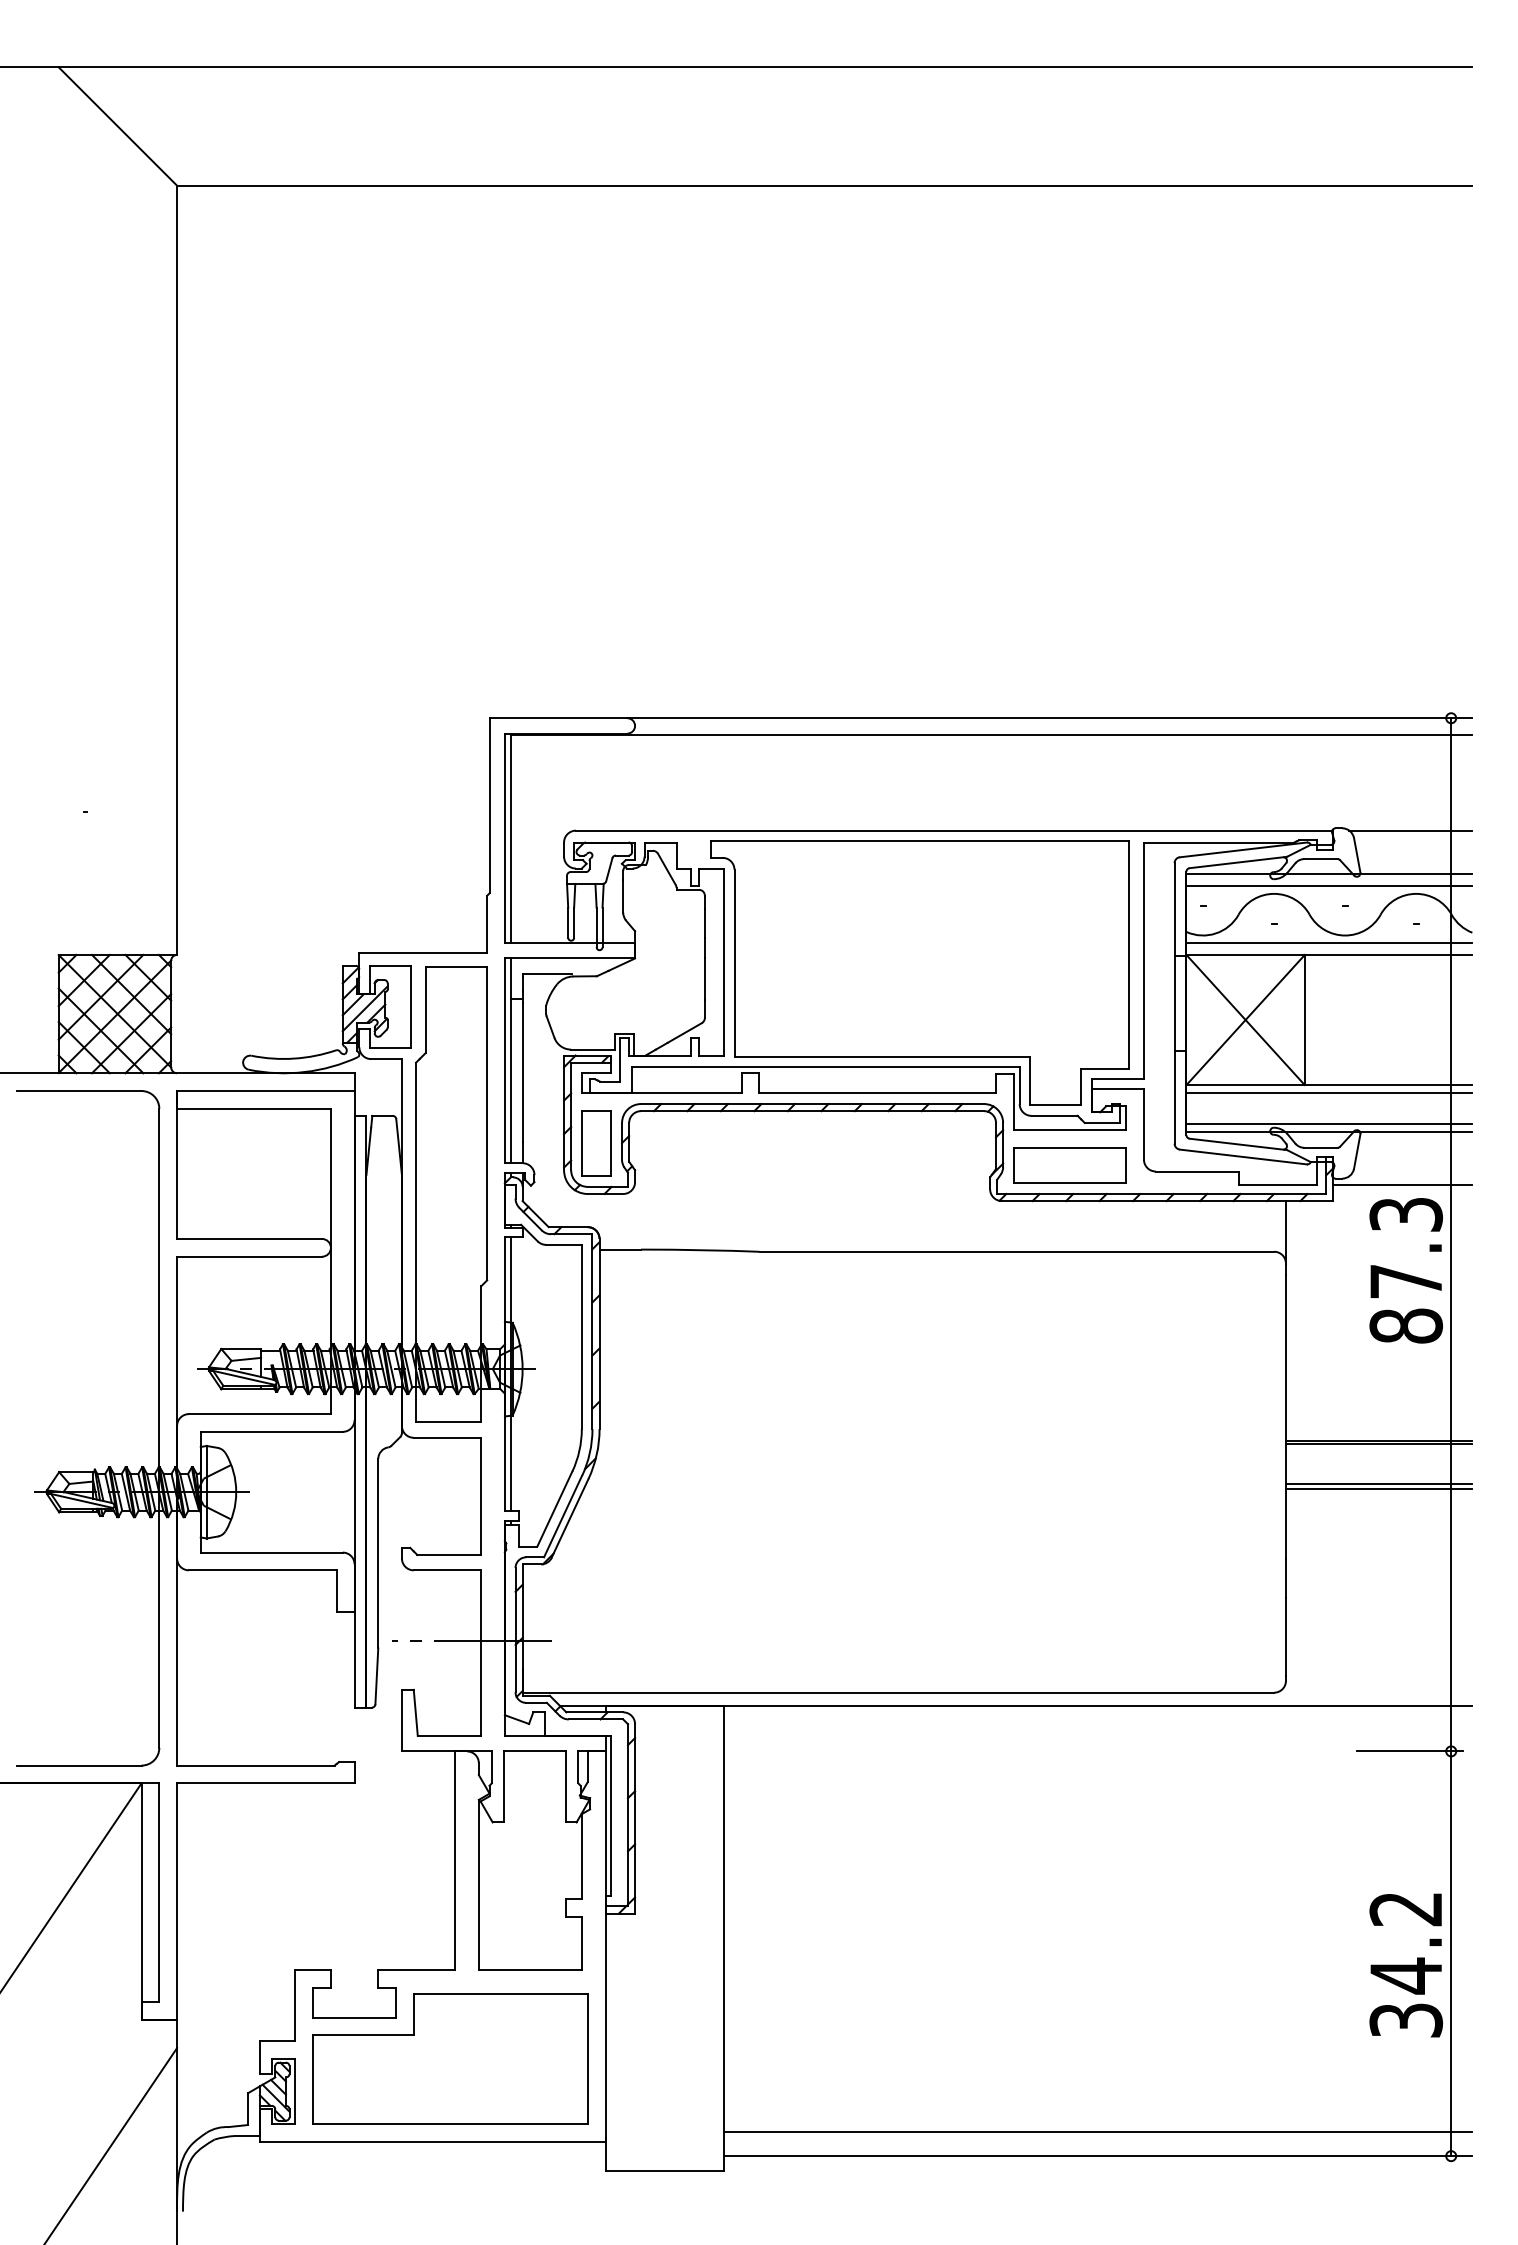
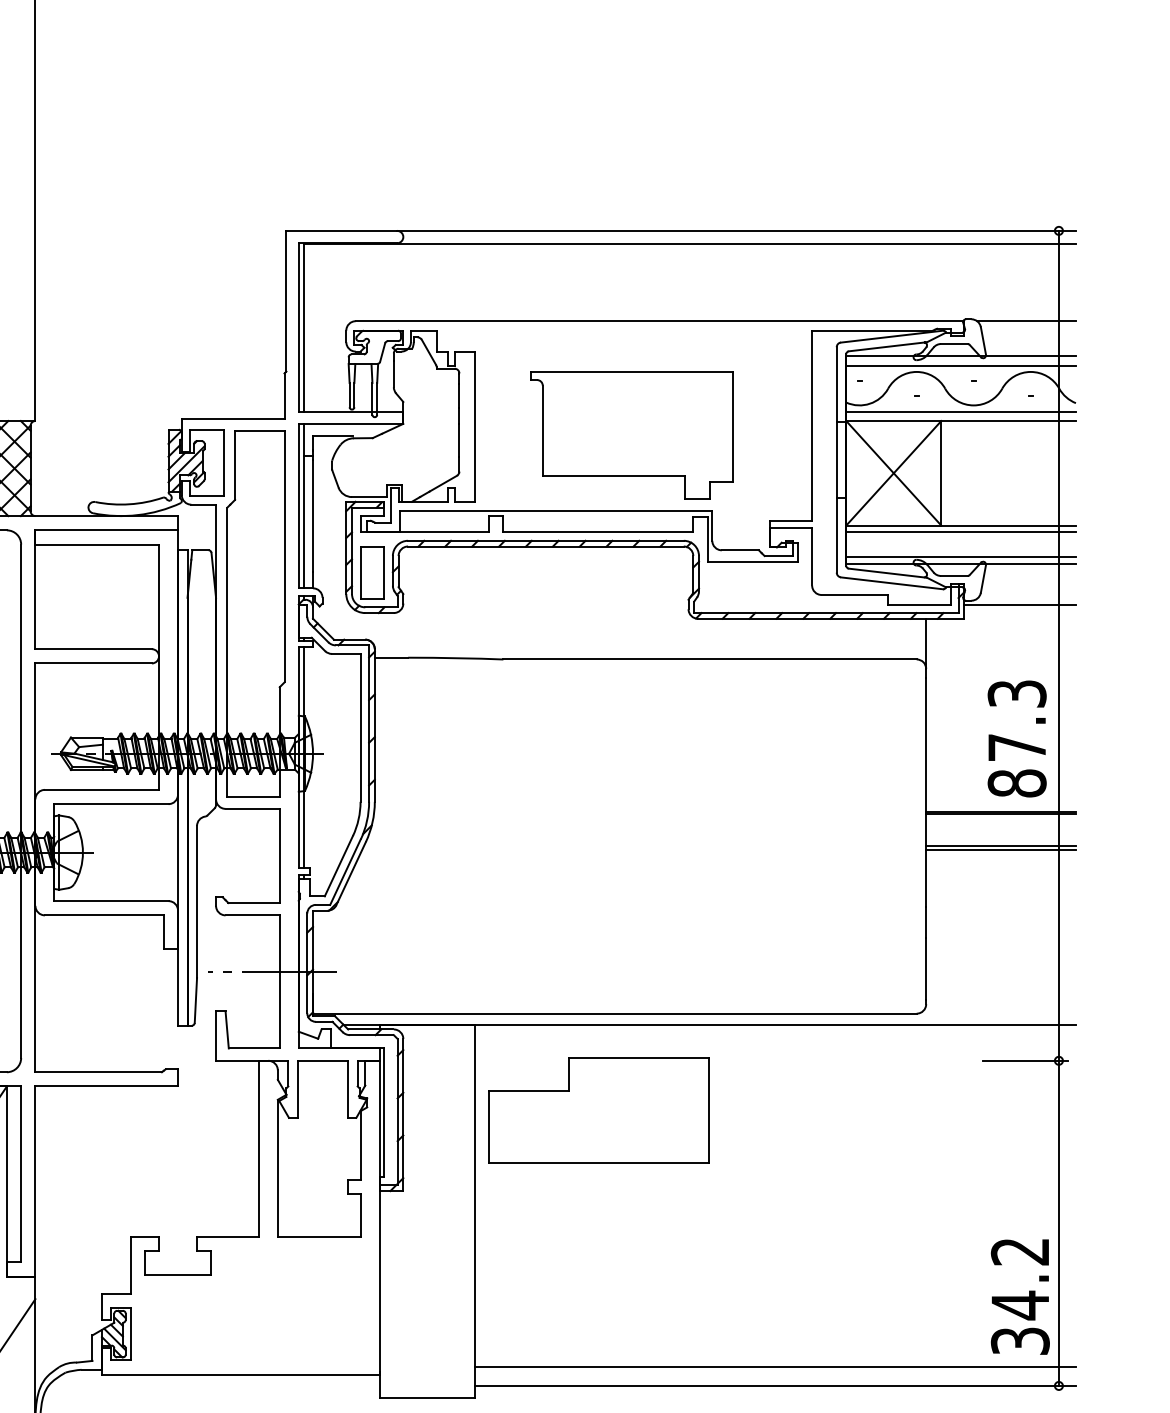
part: (919, 972) -> (631, 435), size x0.6
part: (1069, 1165) -> (752, 590), removed
text: (1405, 1270) -> (1016, 738), moved
text: (1405, 1965) -> (1019, 1297), moved
part: (450, 2058) -> (598, 1109), moved

